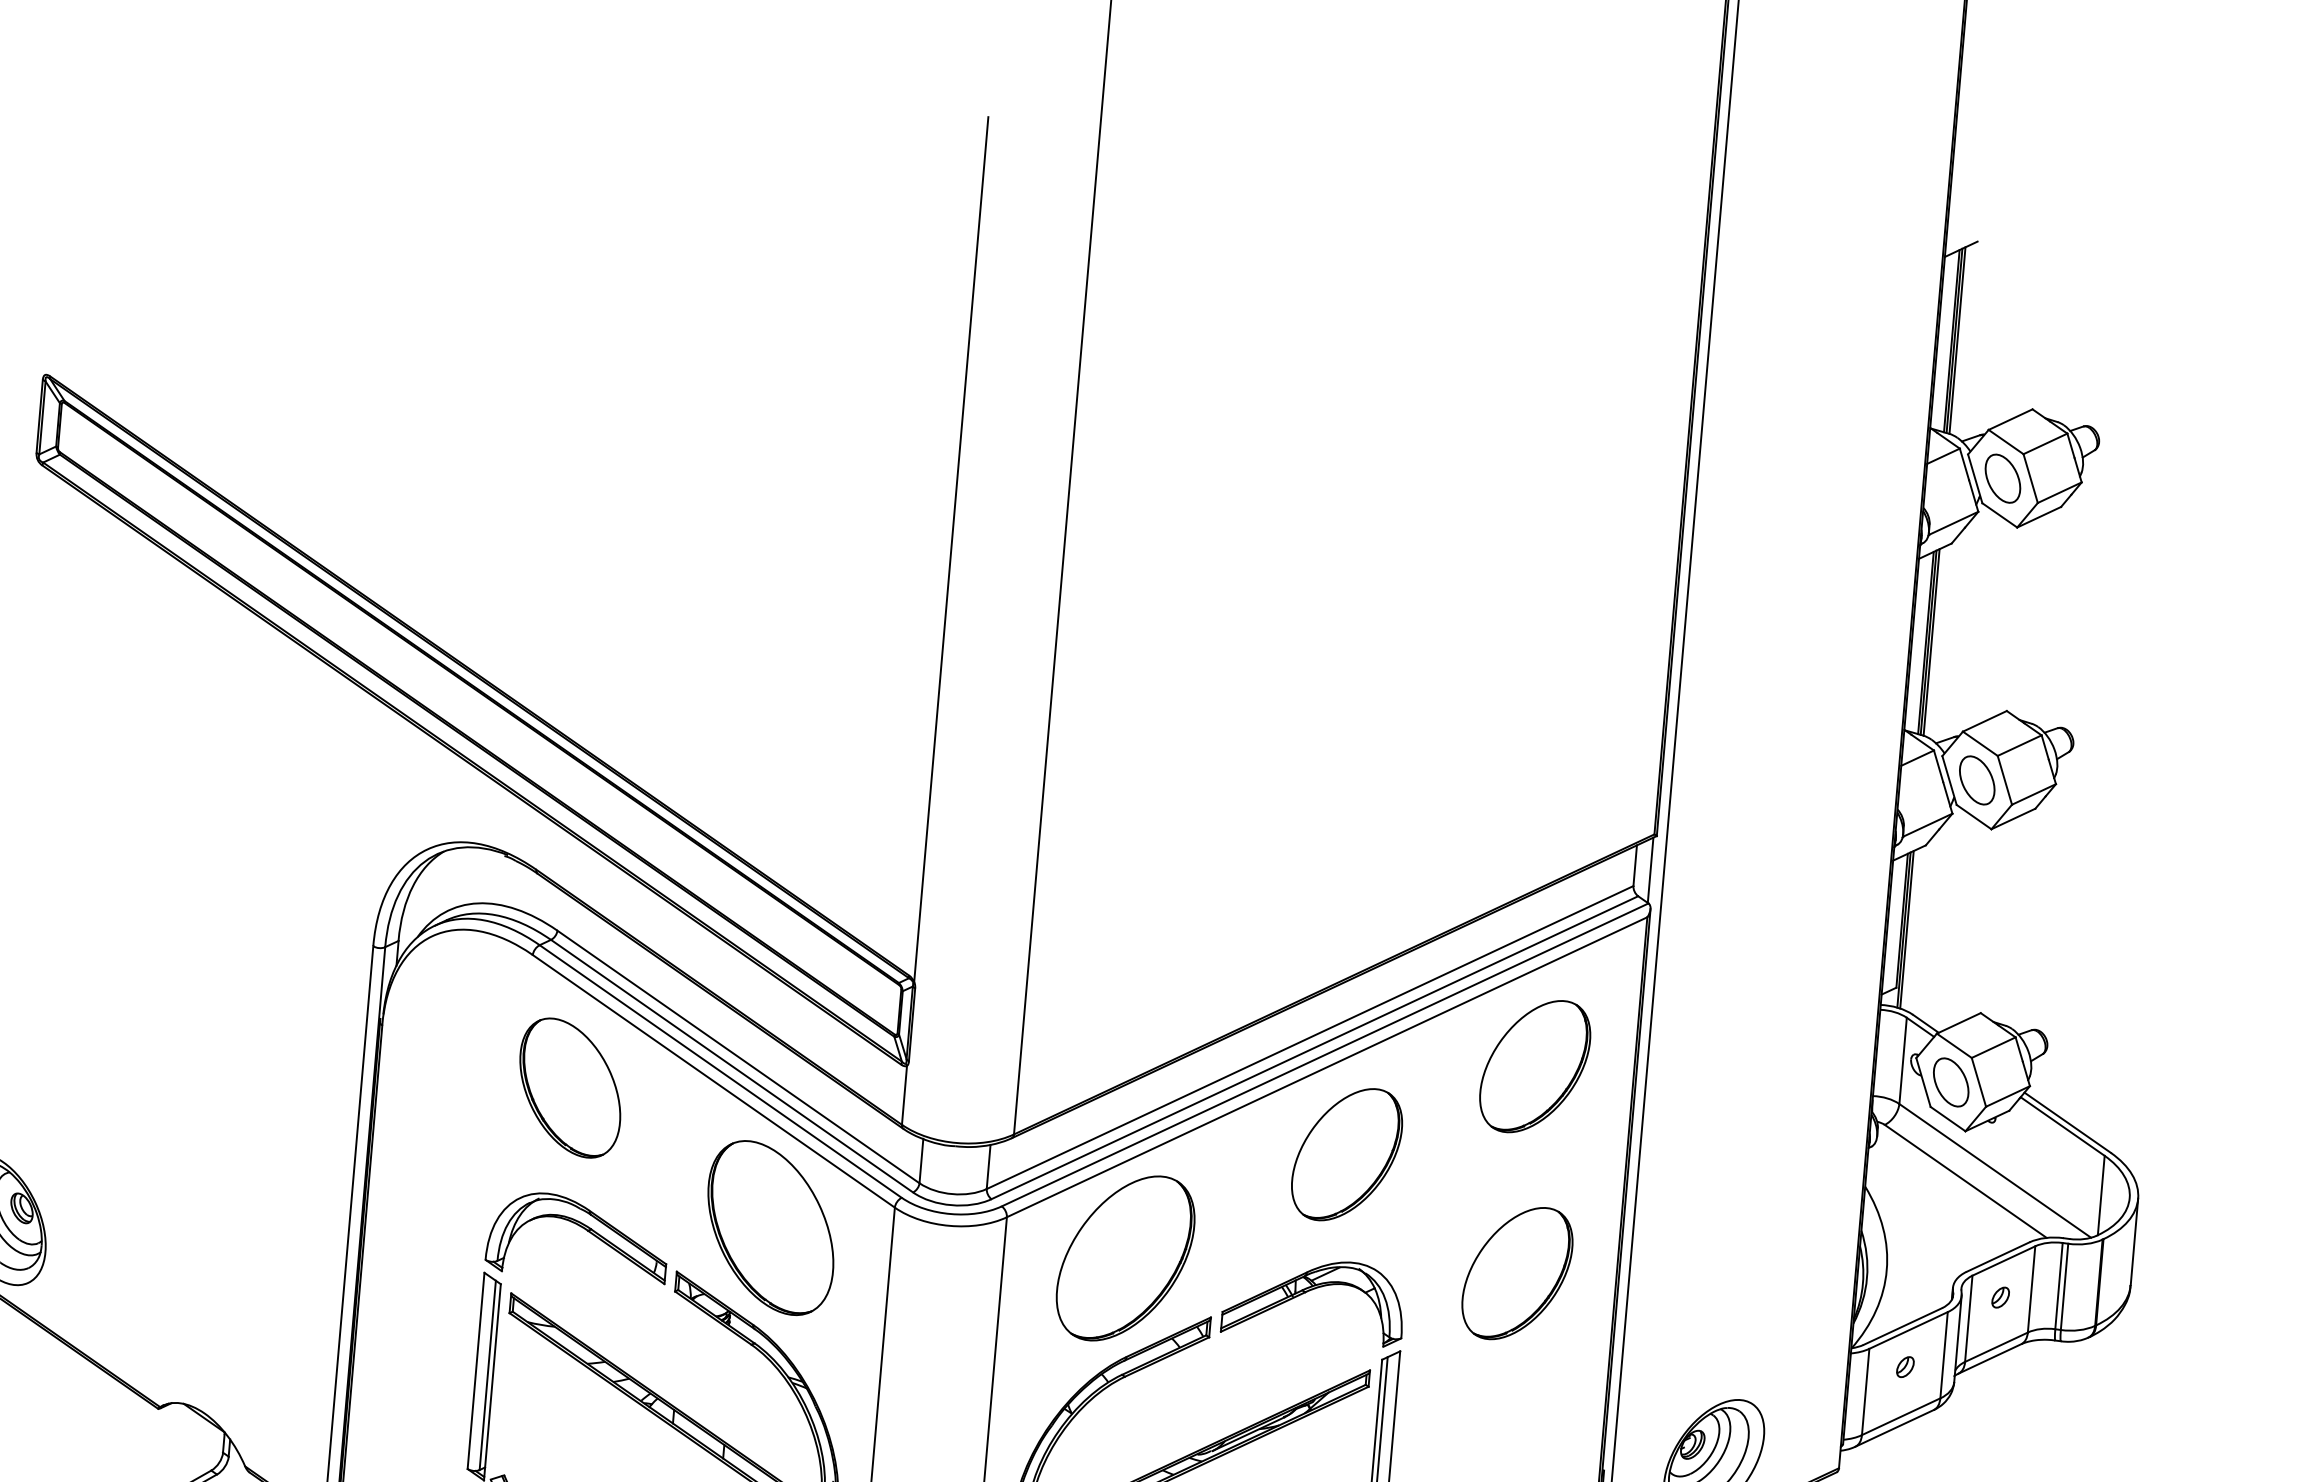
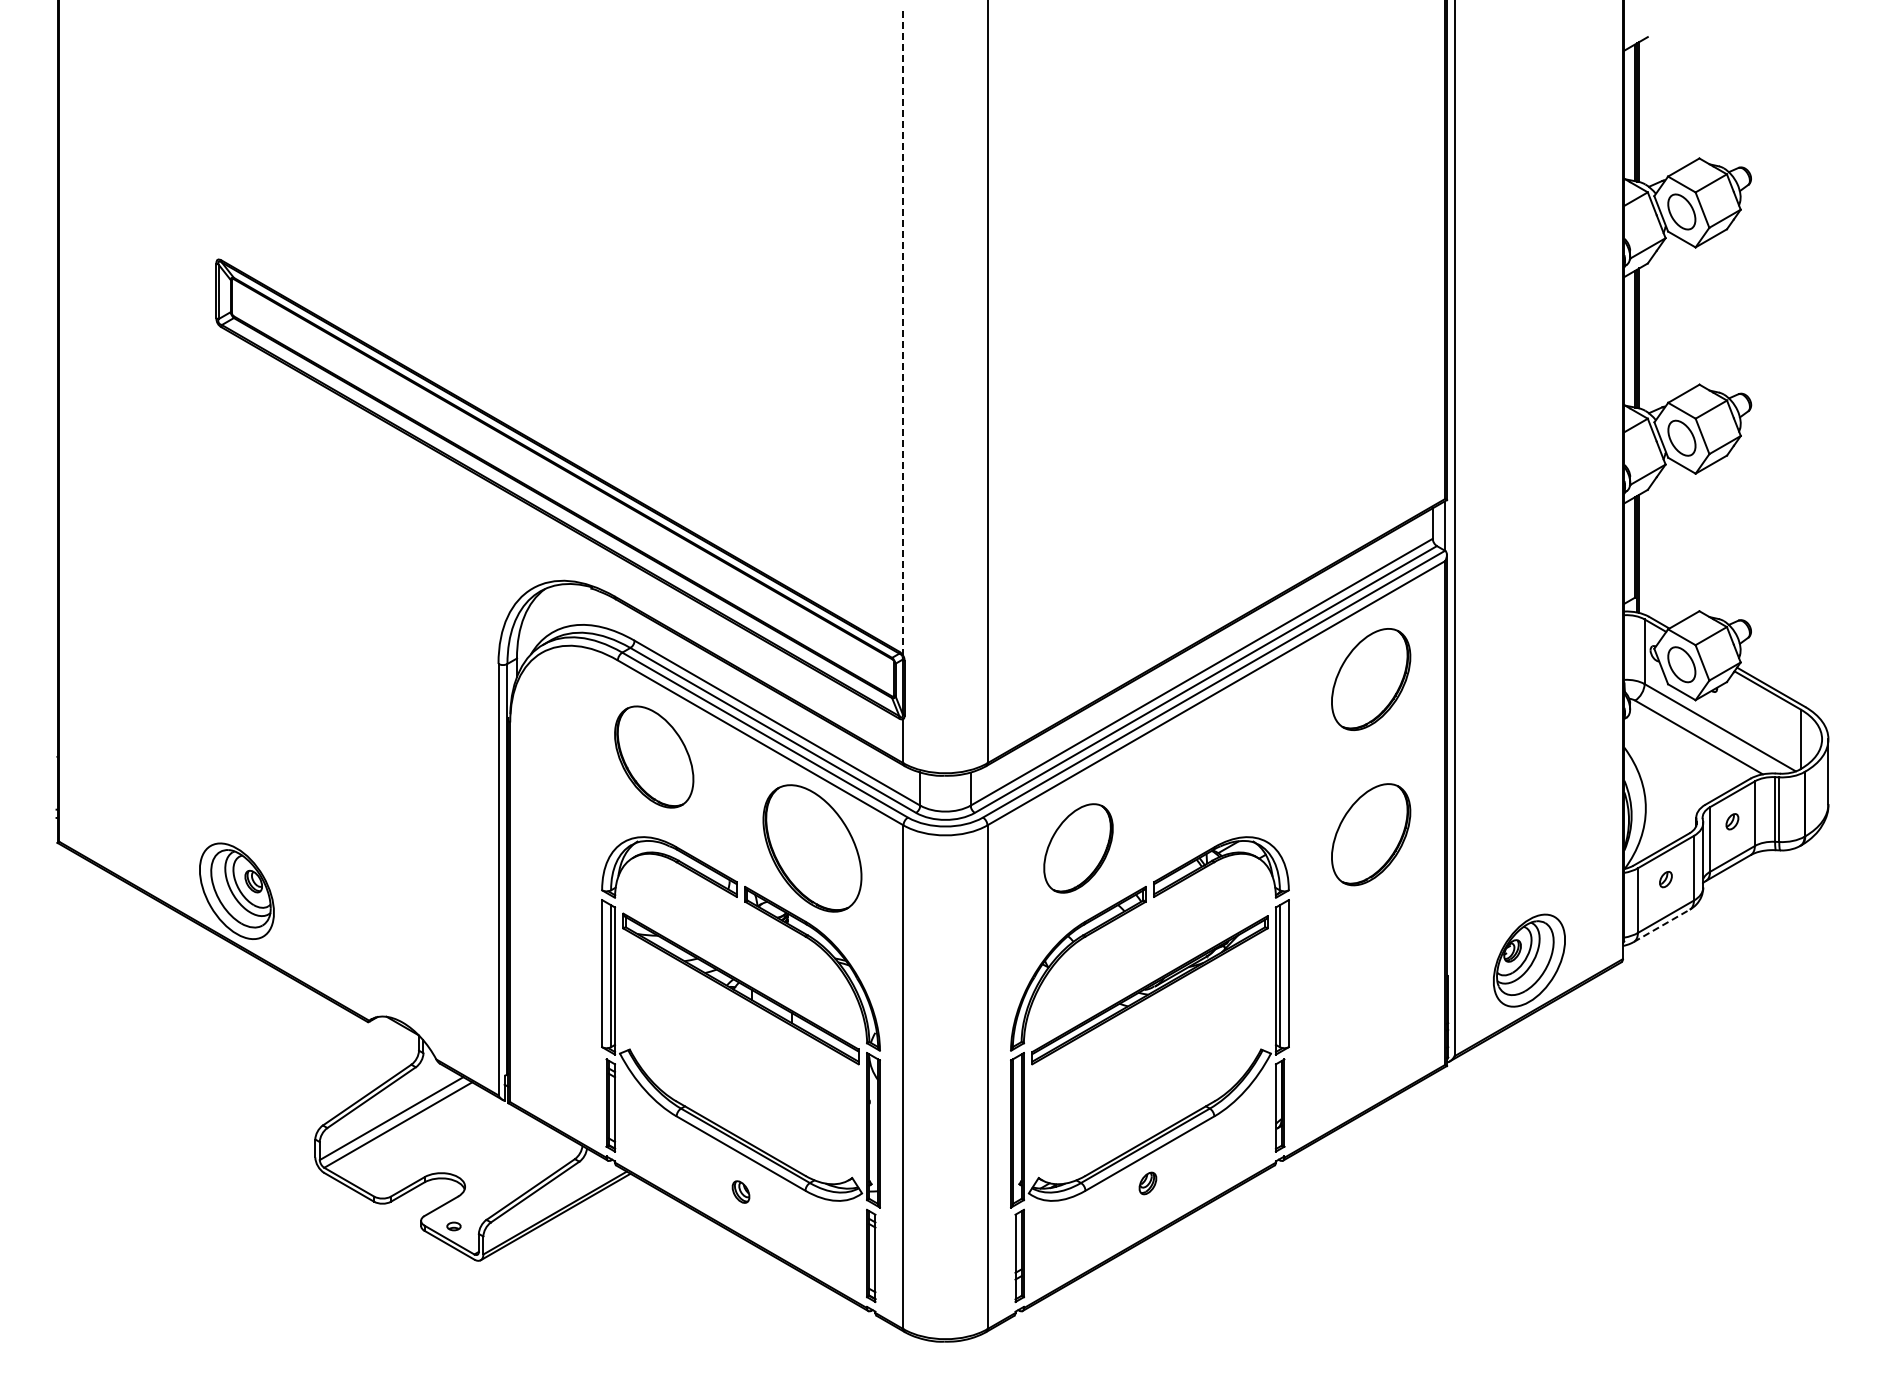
line: (951, 549) -> (903, 331), solid -> dashed
part: (1346, 1153) -> (1236, 756), removed
part: (1125, 1258) -> (1078, 848), size x0.7
line: (1895, 1427) -> (1662, 925), solid -> dashed

